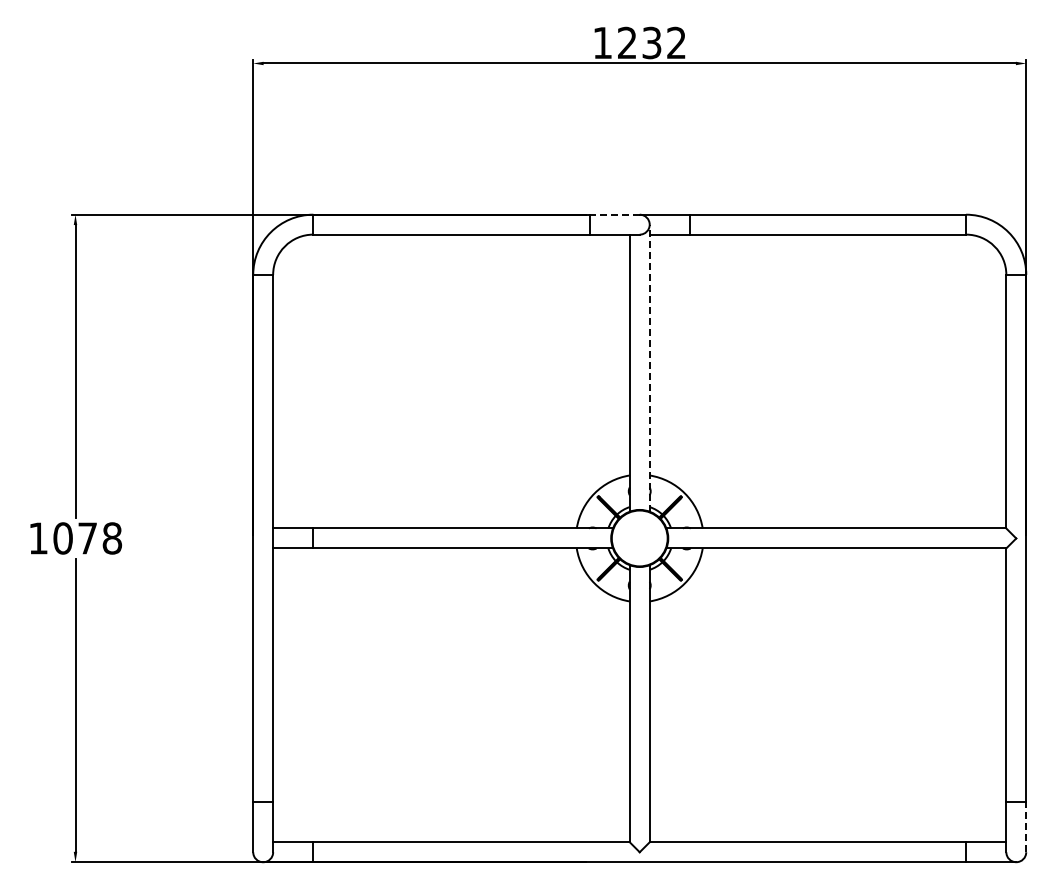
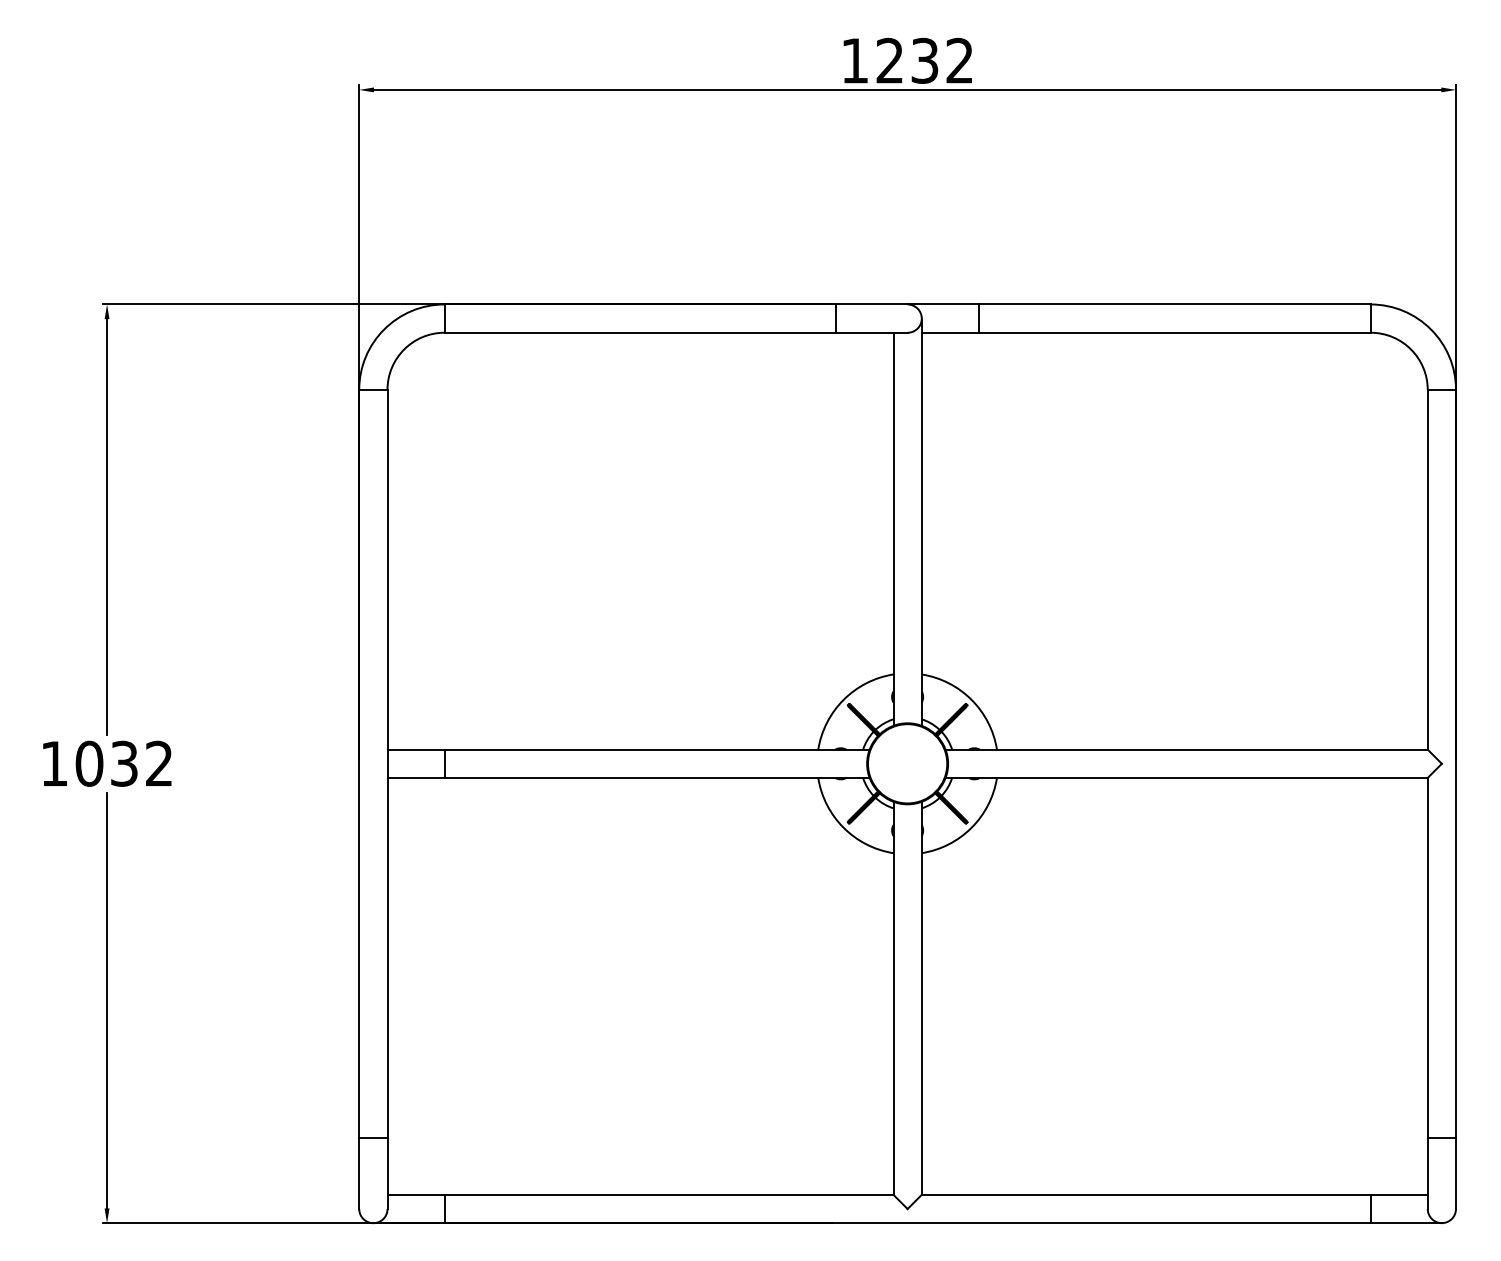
line: (614, 214) -> (871, 304), dashed -> solid
line: (649, 368) -> (921, 522), dashed -> solid
text: (100, 538) -> (142, 763), 1078 -> 1032
line: (1026, 826) -> (1456, 1172), dashed -> solid

